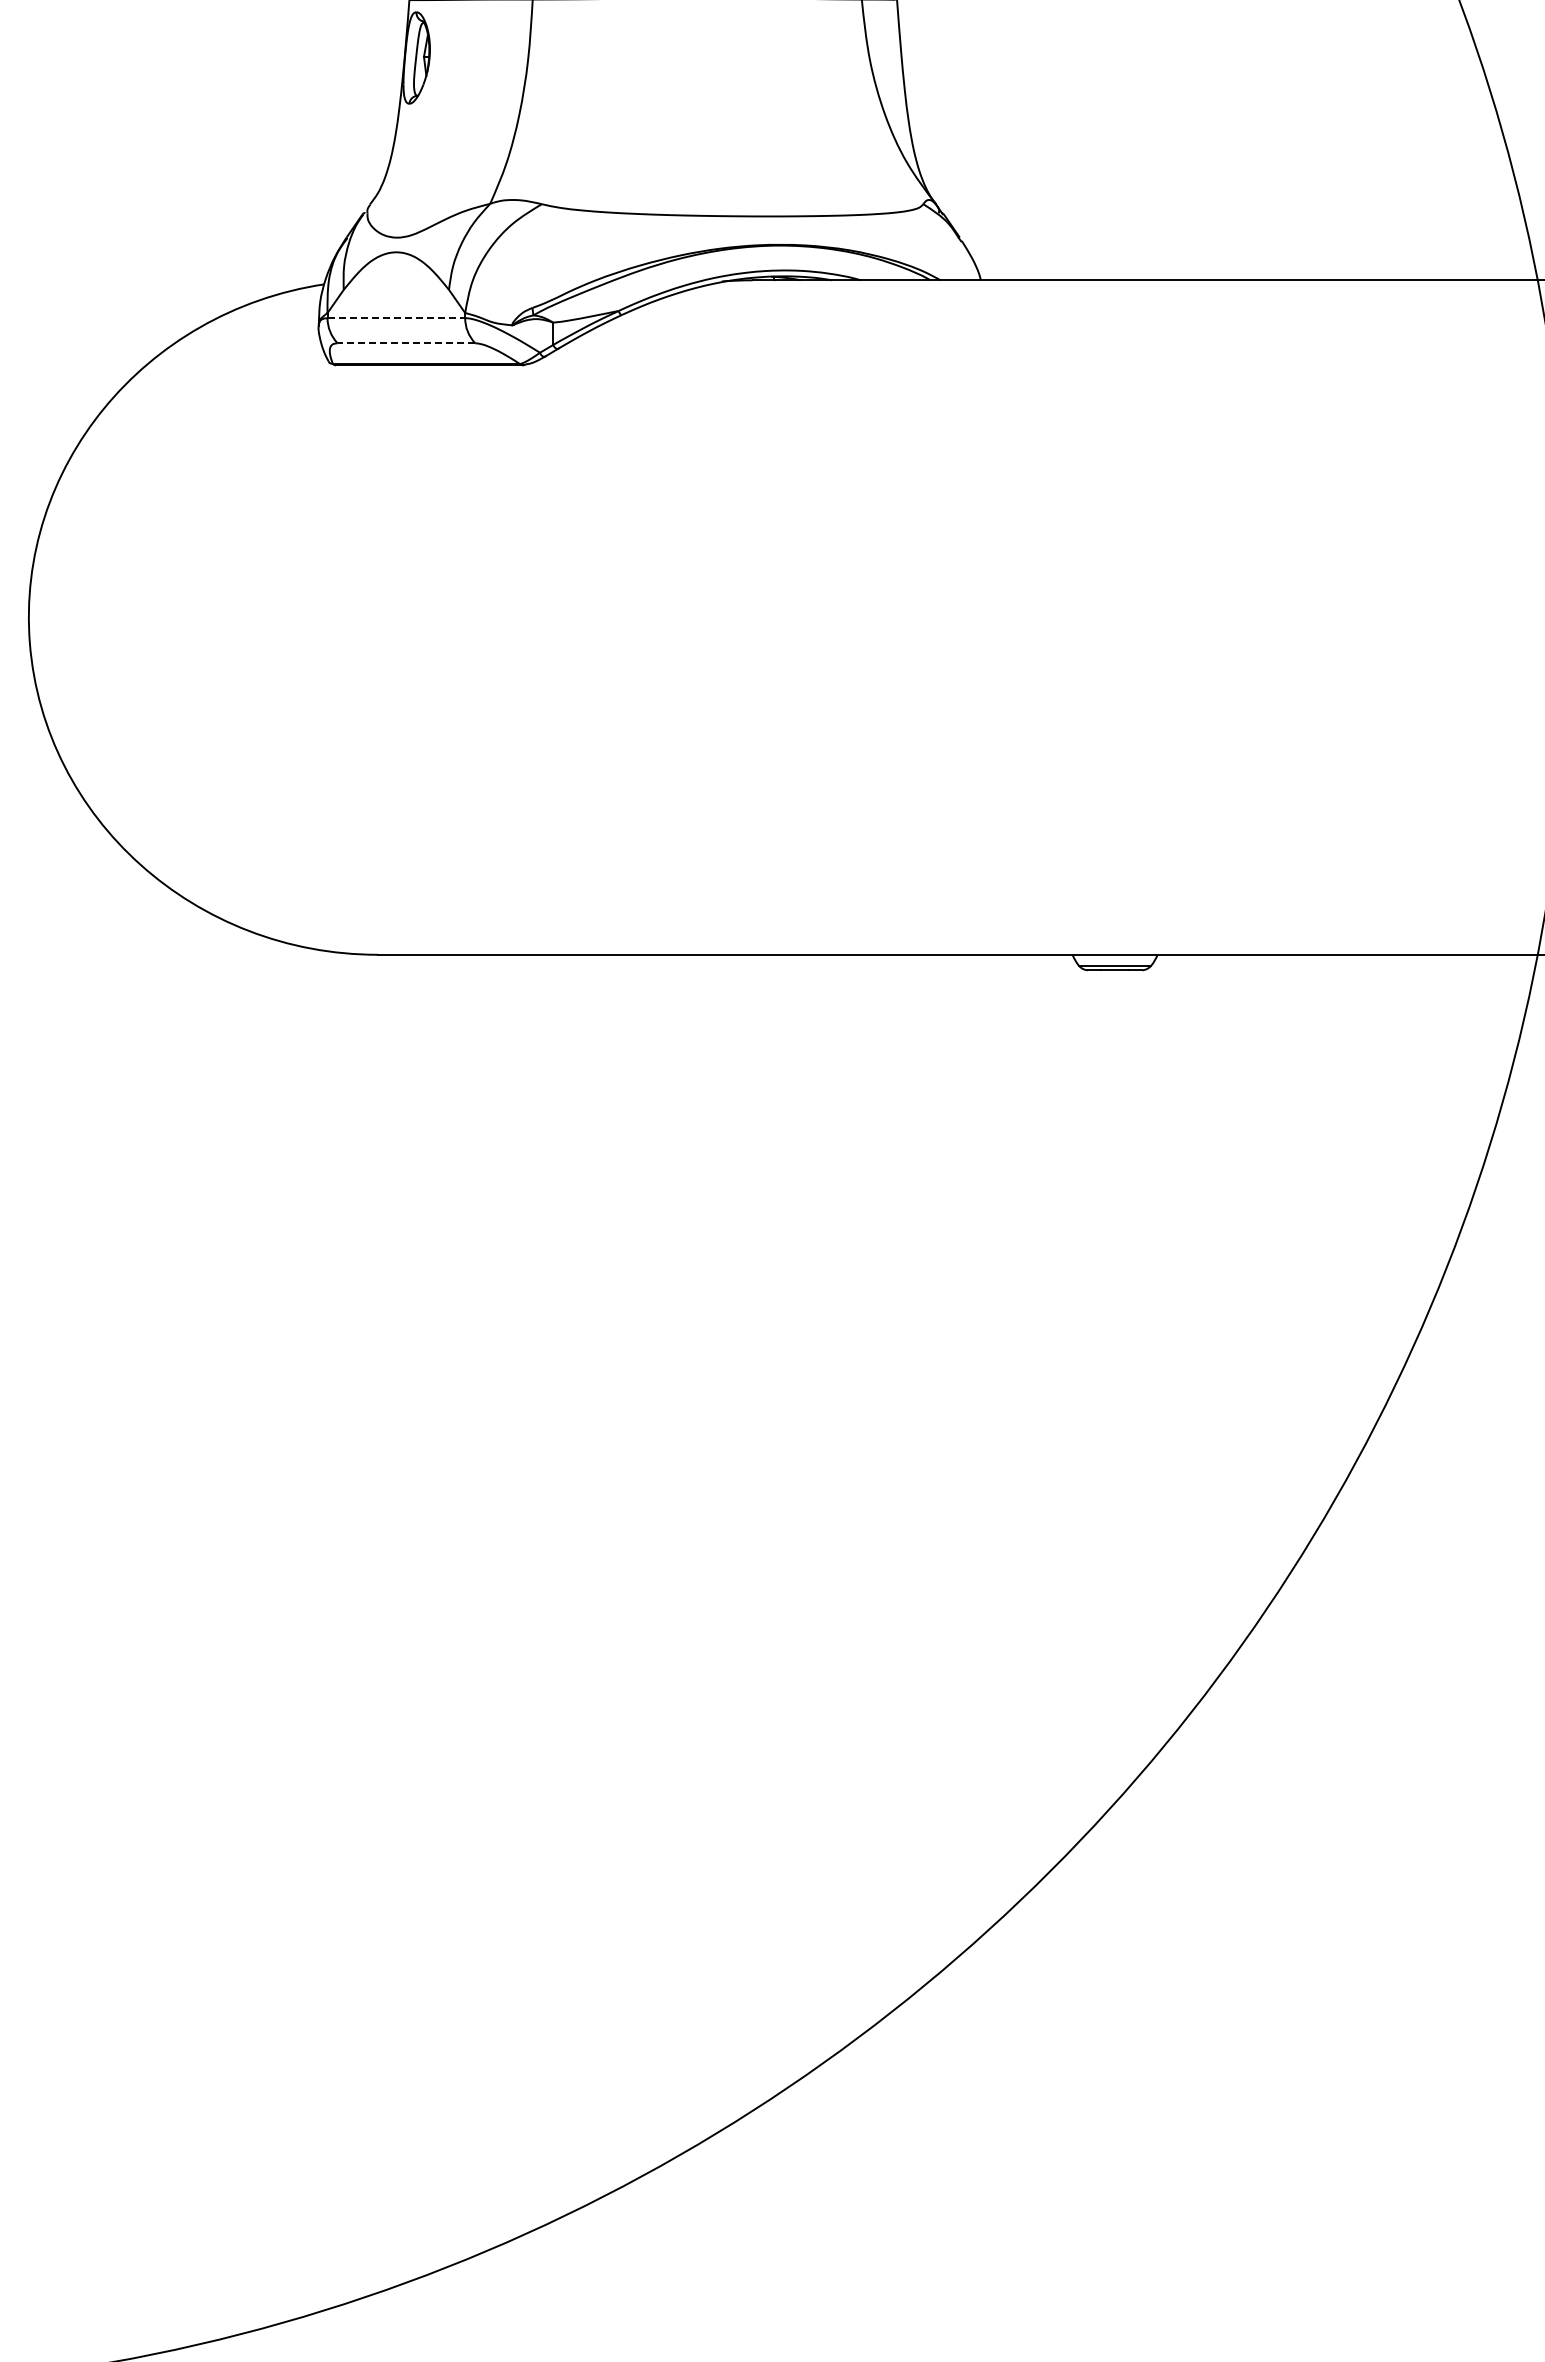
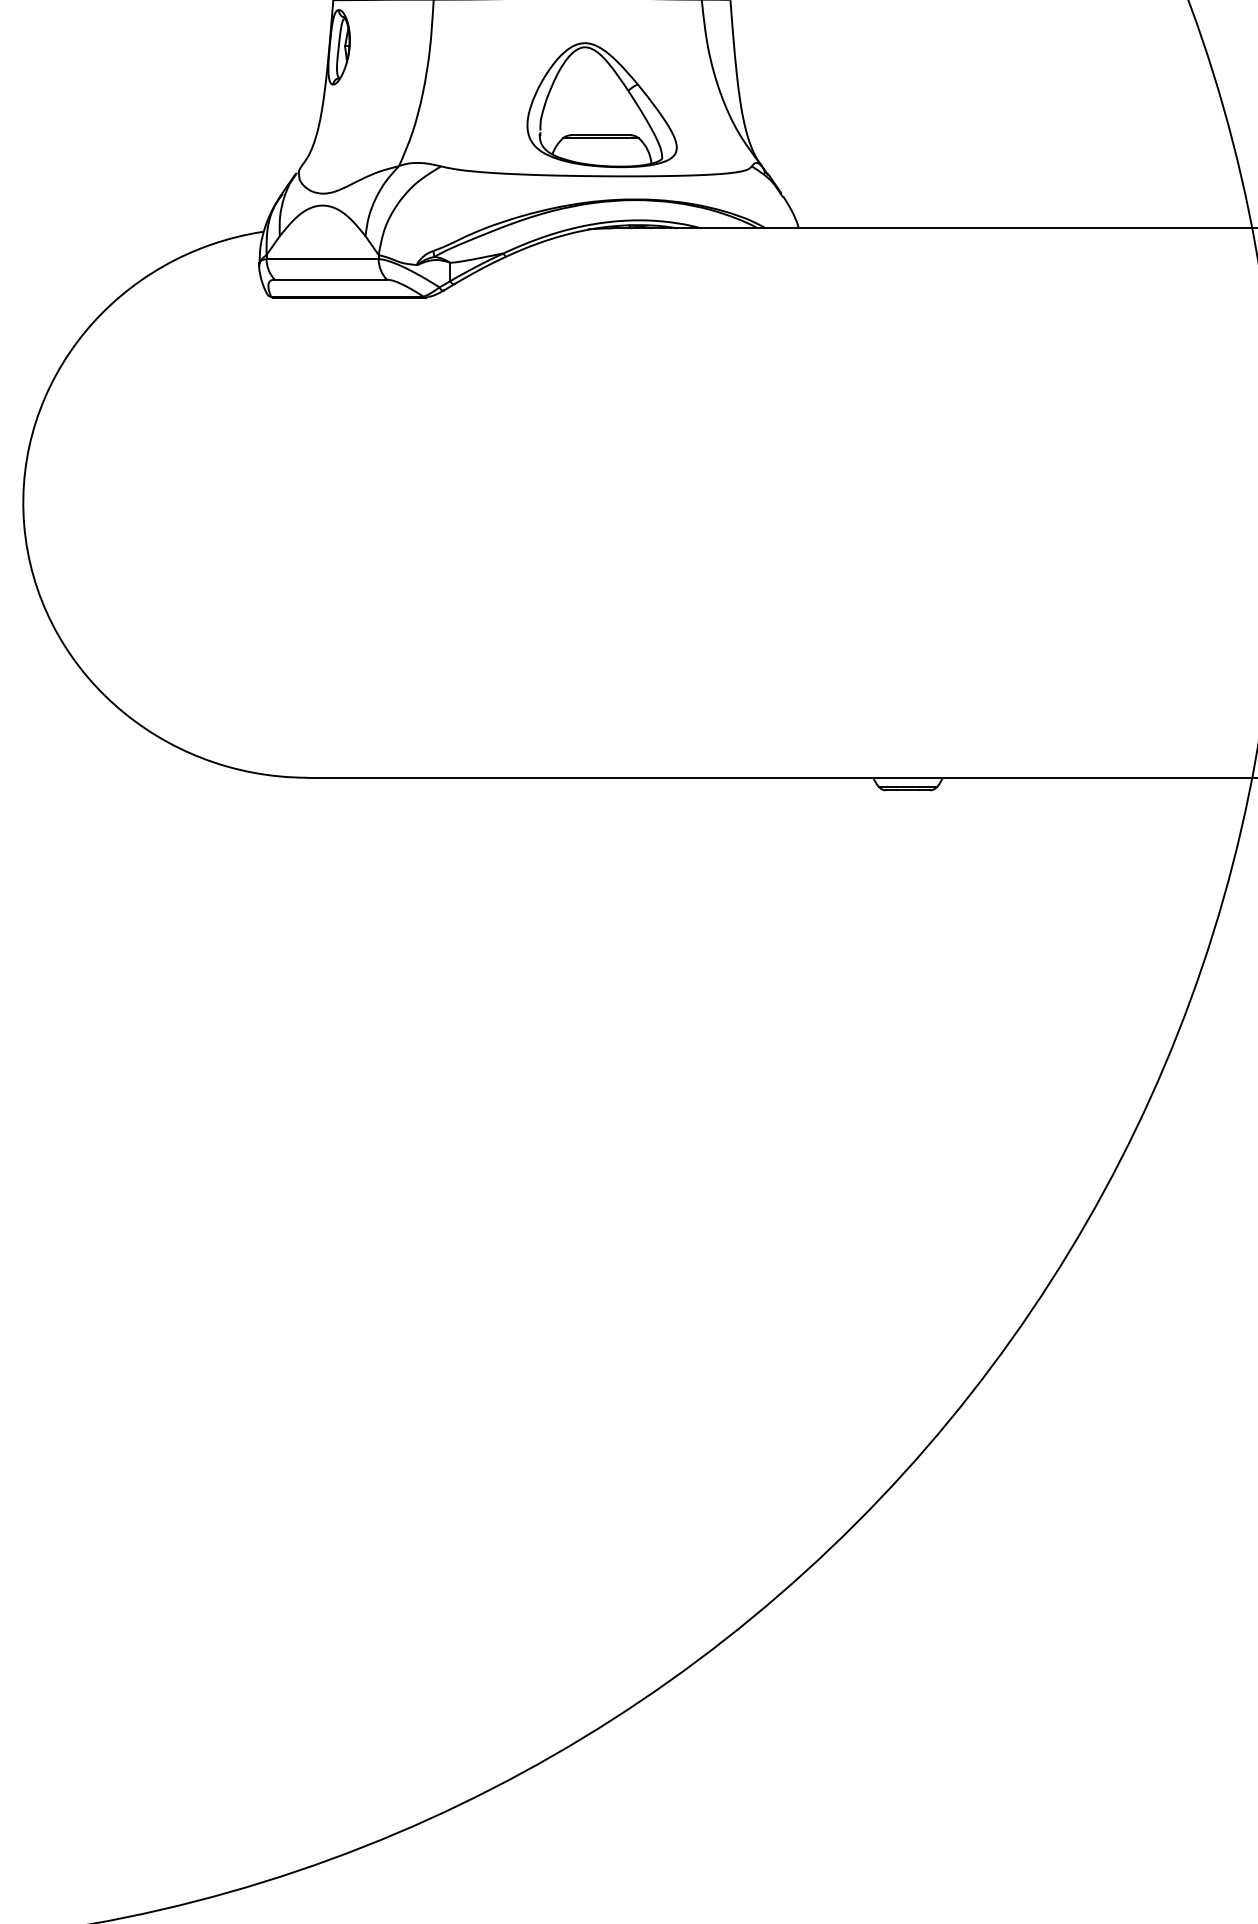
part: (739, 128) -> (602, 104), added
line: (396, 318) -> (322, 259), dashed -> solid
line: (406, 343) -> (330, 279), dashed -> solid

